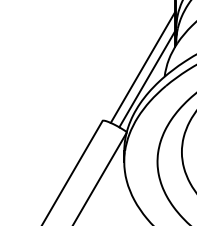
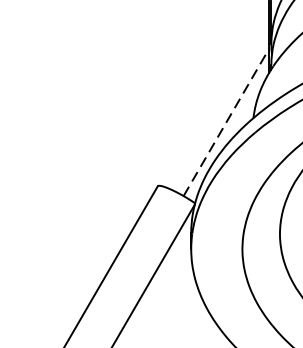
line: (142, 67) -> (219, 103), removed
line: (147, 79) -> (226, 122), solid -> dashed

